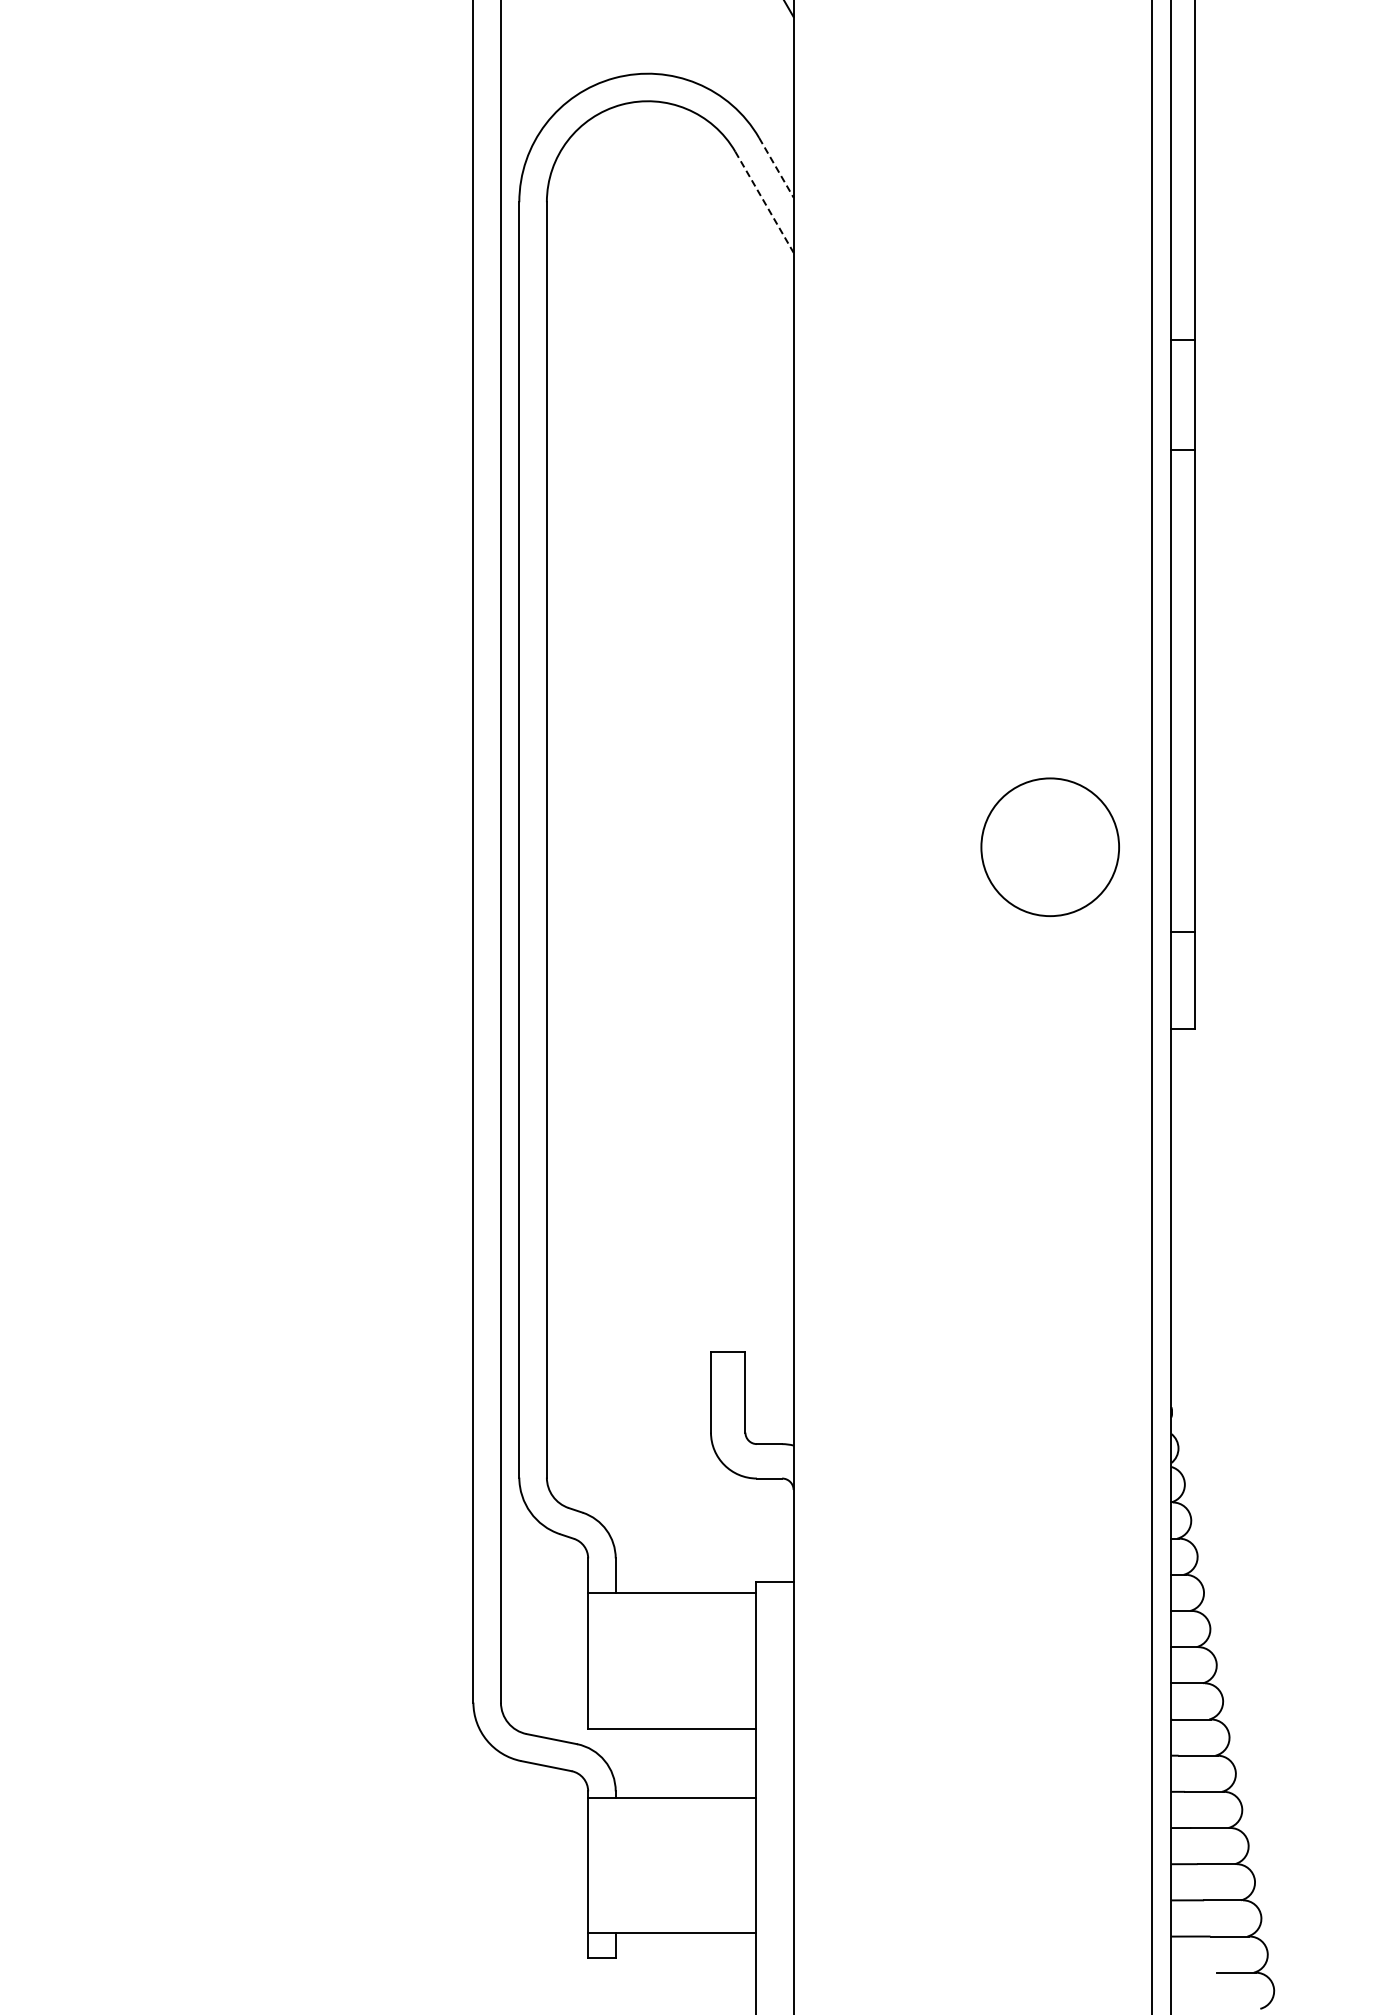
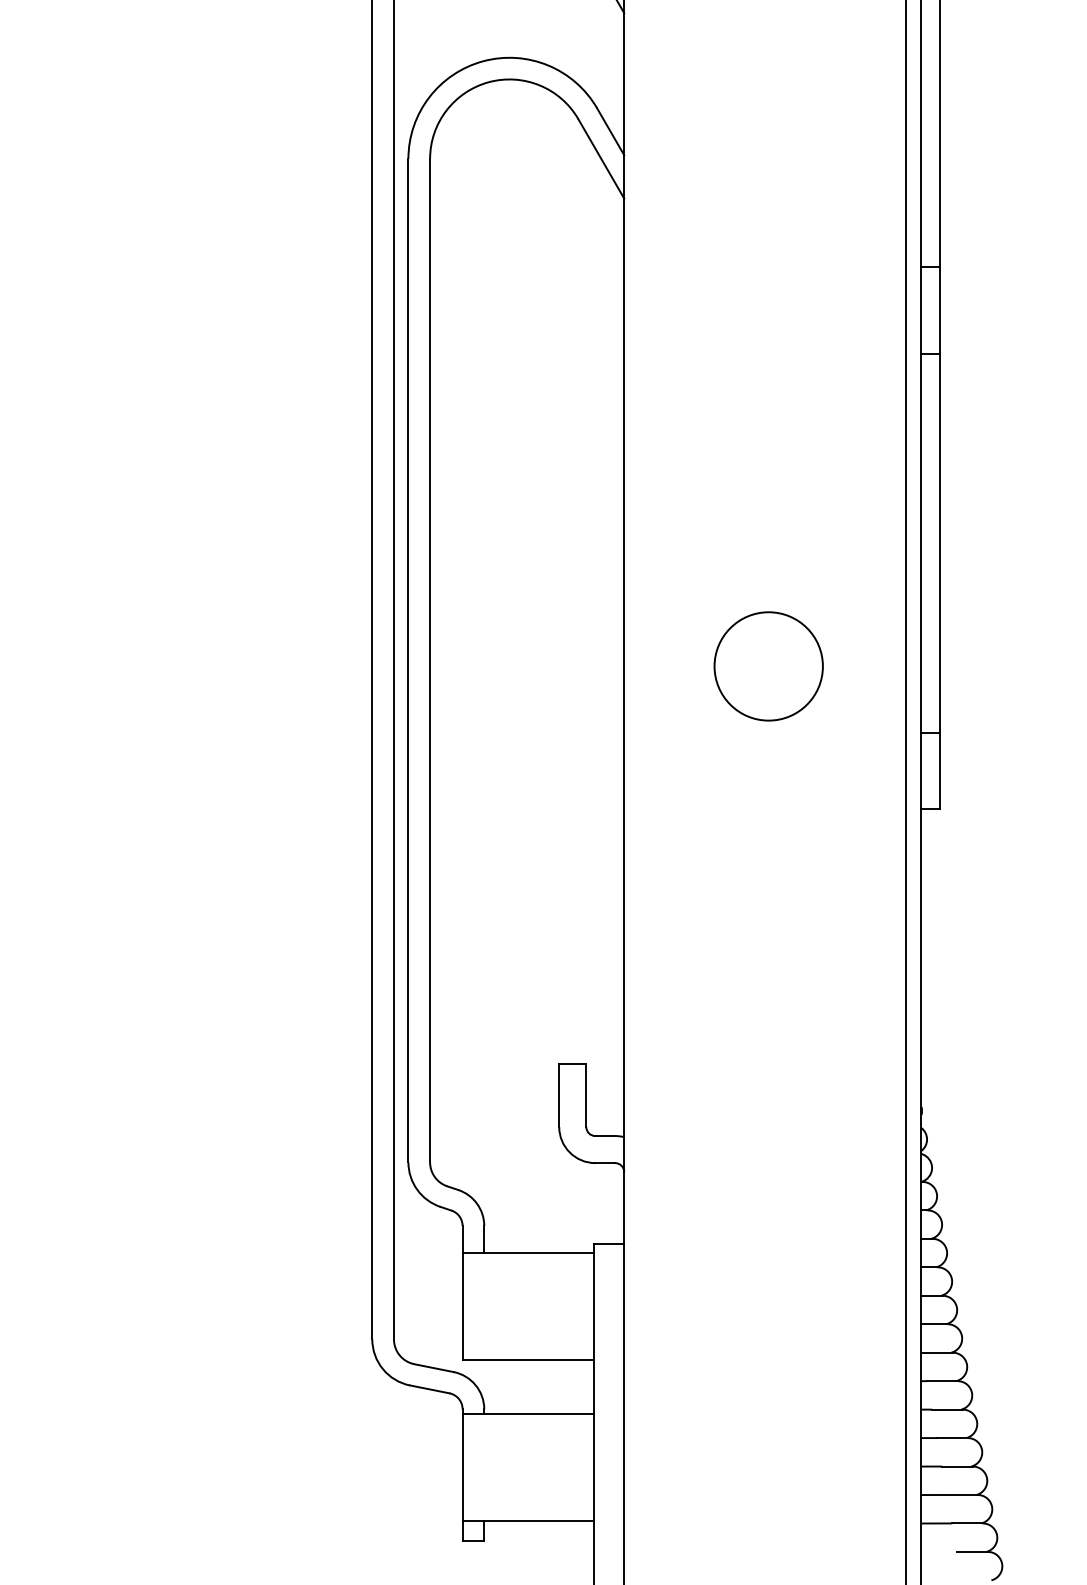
line: (776, 168) -> (610, 132), dashed -> solid
line: (764, 202) -> (601, 159), dashed -> solid
circle: (1049, 846) -> (768, 665), moved

